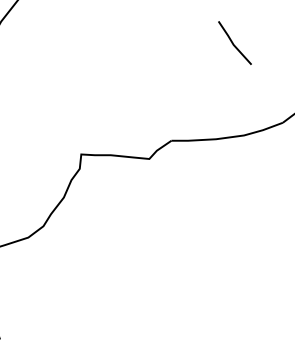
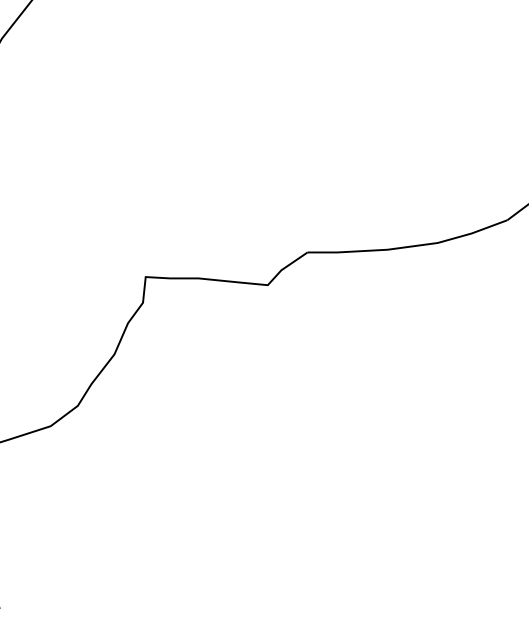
line: (233, 42) -> (418, 76), removed

